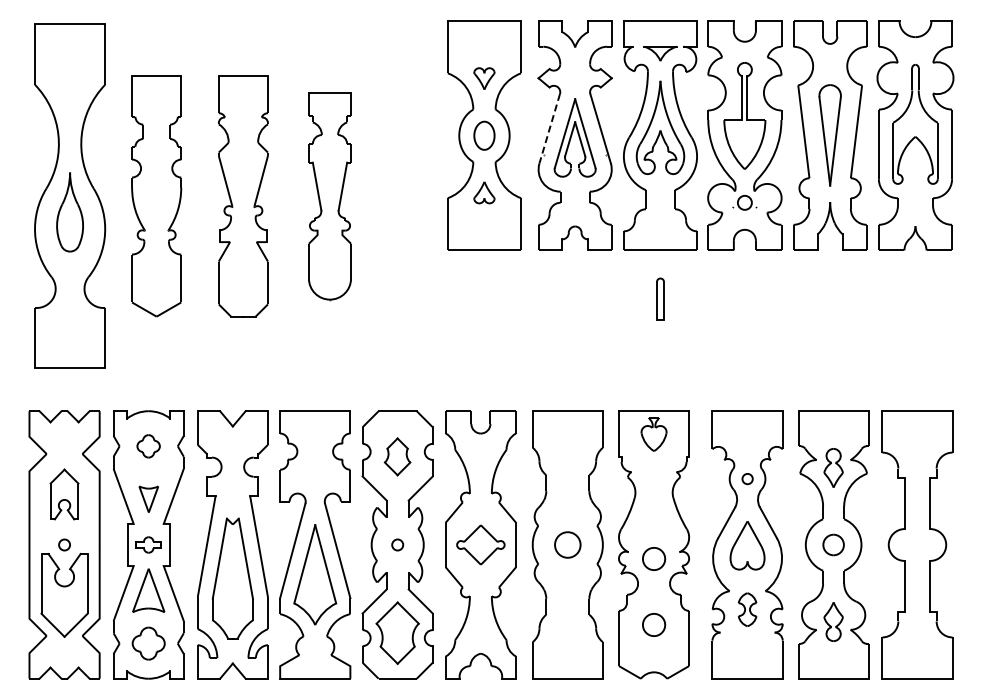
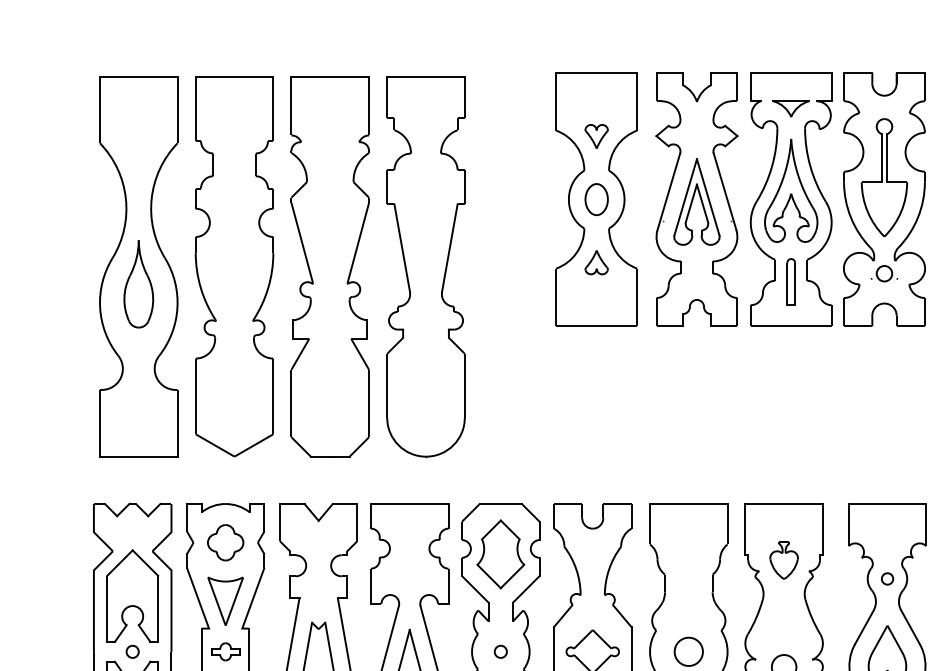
line: (549, 129) -> (668, 192), dashed -> solid
part: (156, 195) -> (234, 265), size x1.43
part: (243, 195) -> (330, 265), size x1.43
part: (329, 196) -> (425, 266), size x1.67
part: (660, 298) -> (791, 281), moved
part: (653, 434) -> (783, 560), moved
part: (148, 446) -> (225, 542), size x1.43
part: (397, 456) -> (500, 554), size x1.67
part: (64, 494) -> (132, 596), size x1.67
part: (148, 499) -> (225, 601), size x1.67

